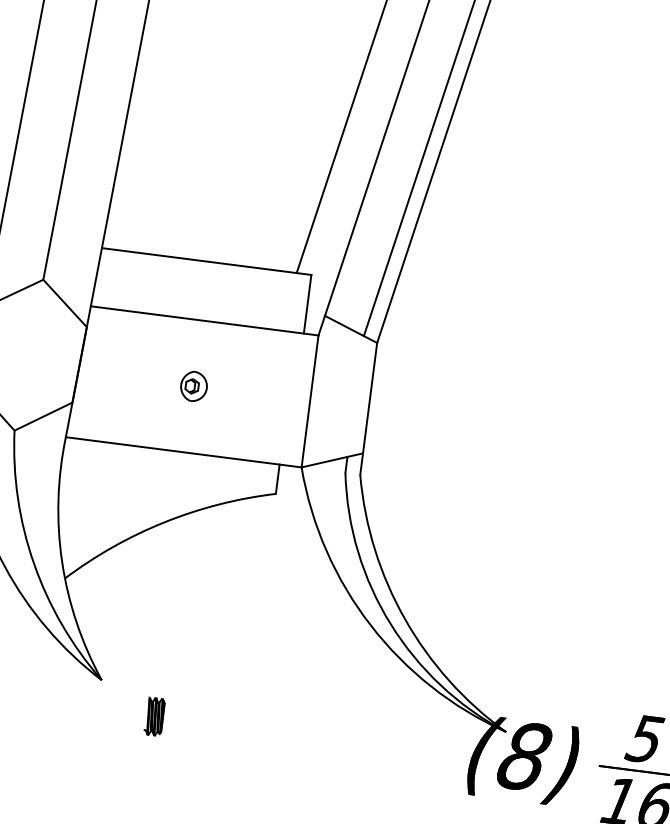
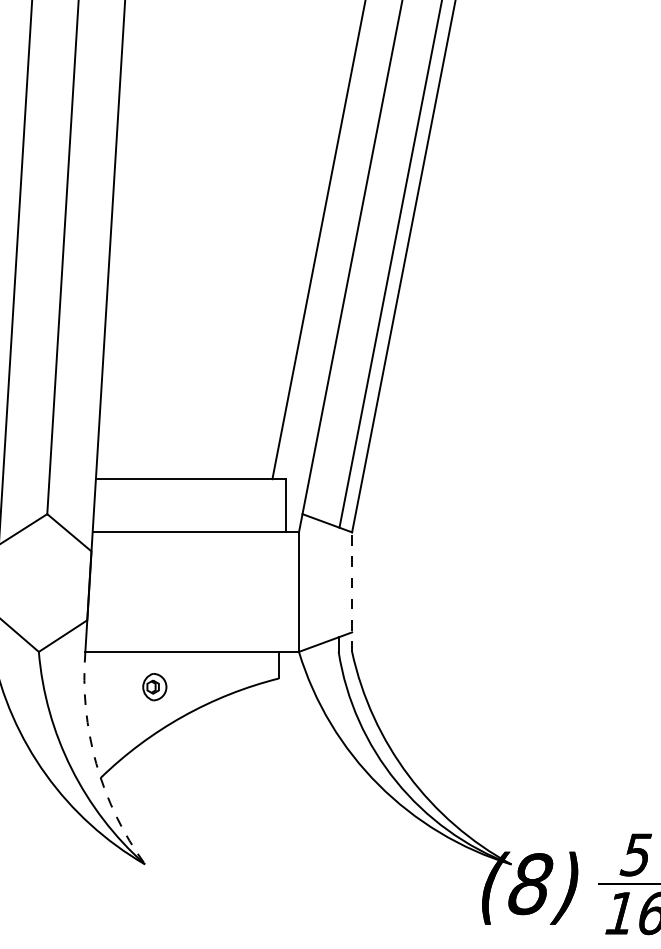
part: (193, 386) -> (154, 687), moved
line: (369, 409) -> (352, 592), solid -> dashed
arc: (62, 561) -> (96, 763), solid -> dashed
part: (154, 716) -> (196, 890), removed

